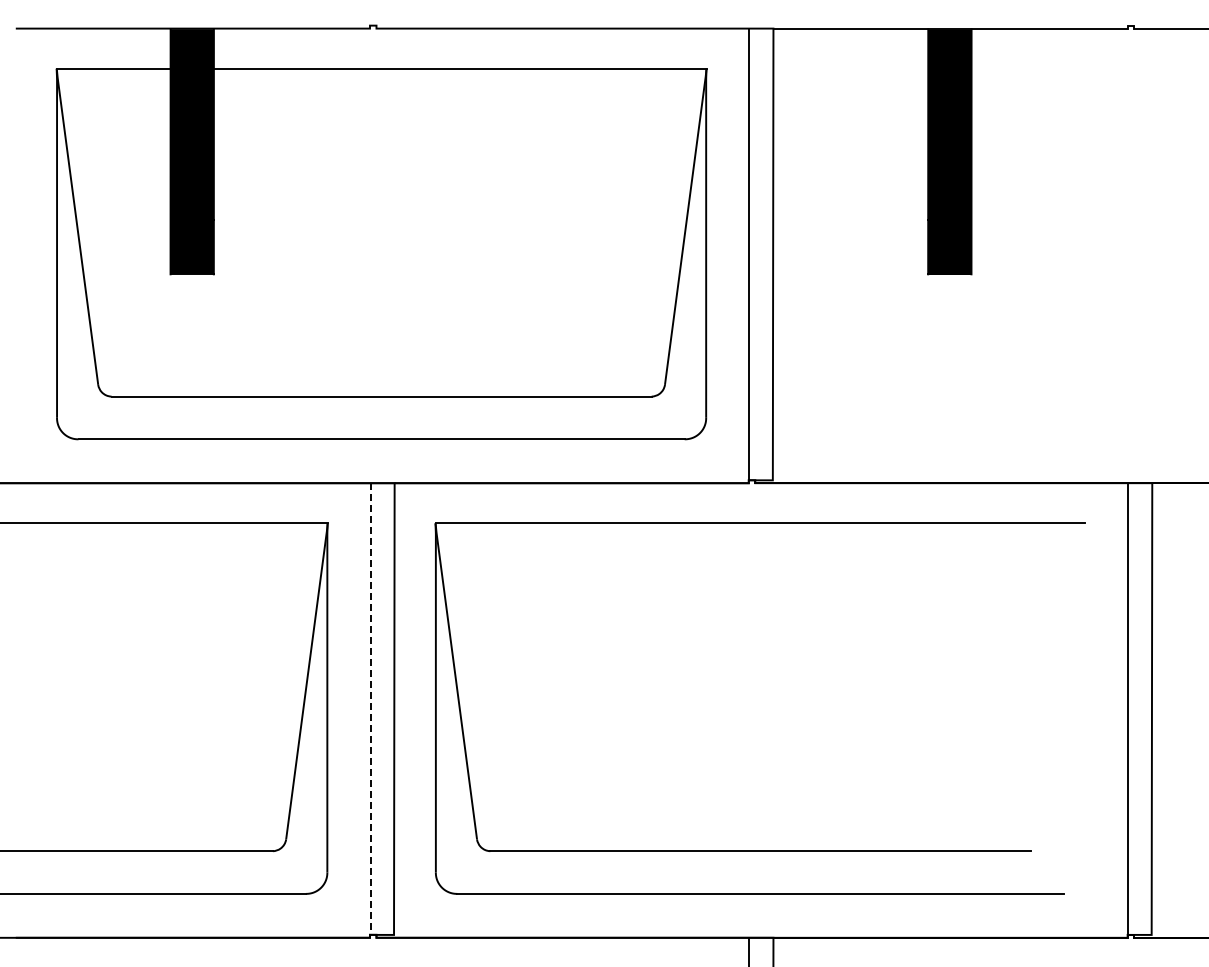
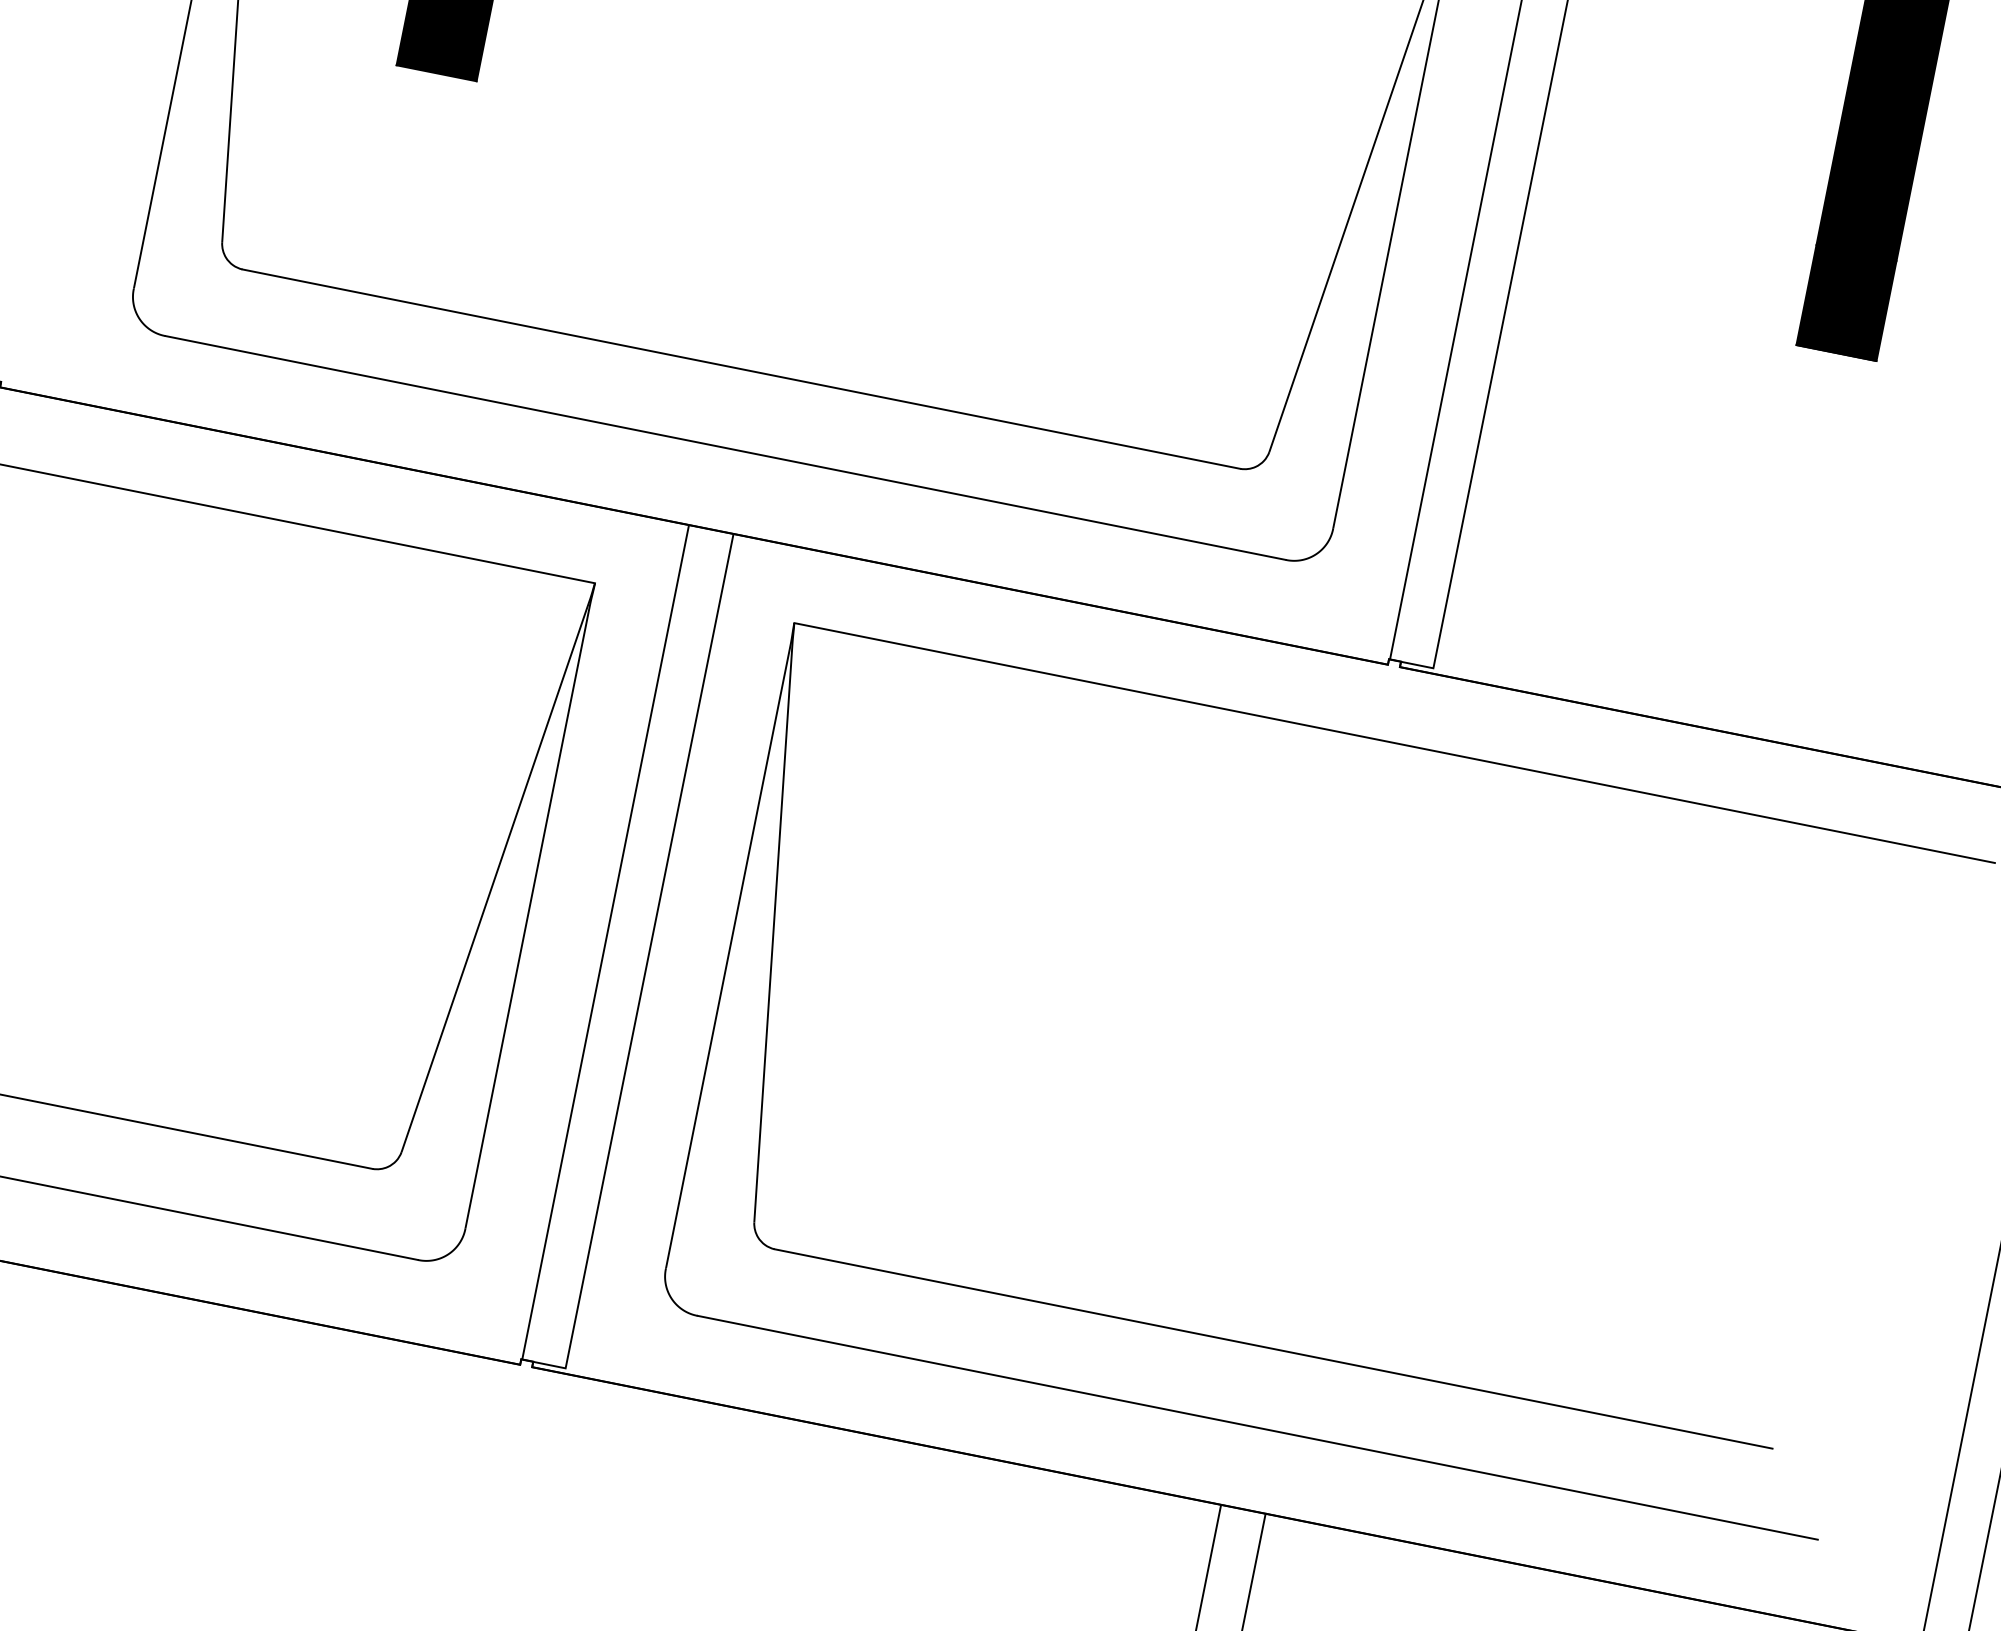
line: (370, 709) -> (605, 943), dashed -> solid

